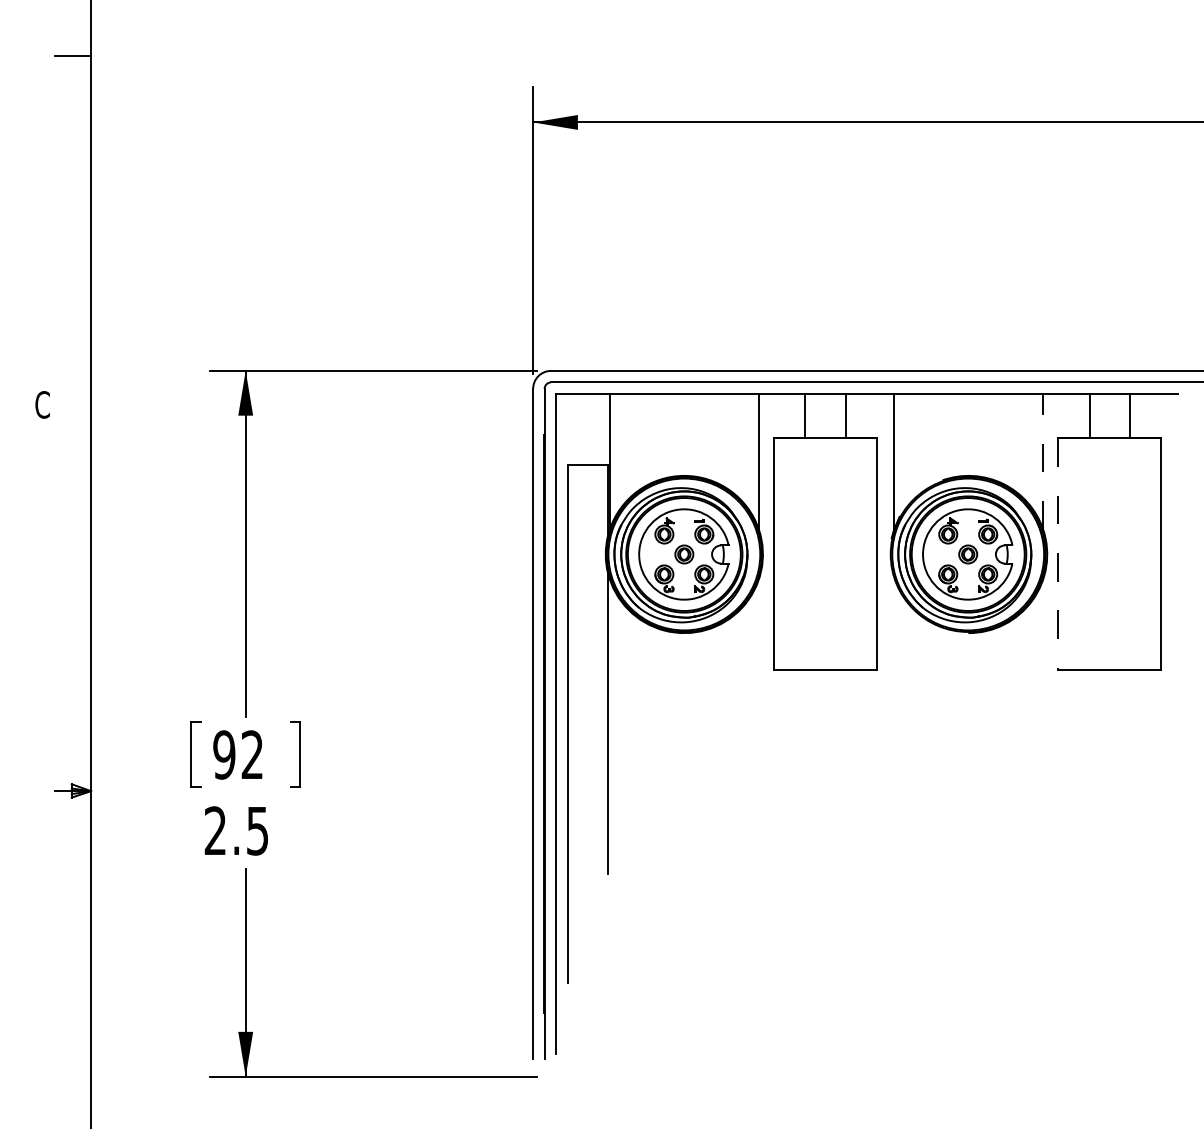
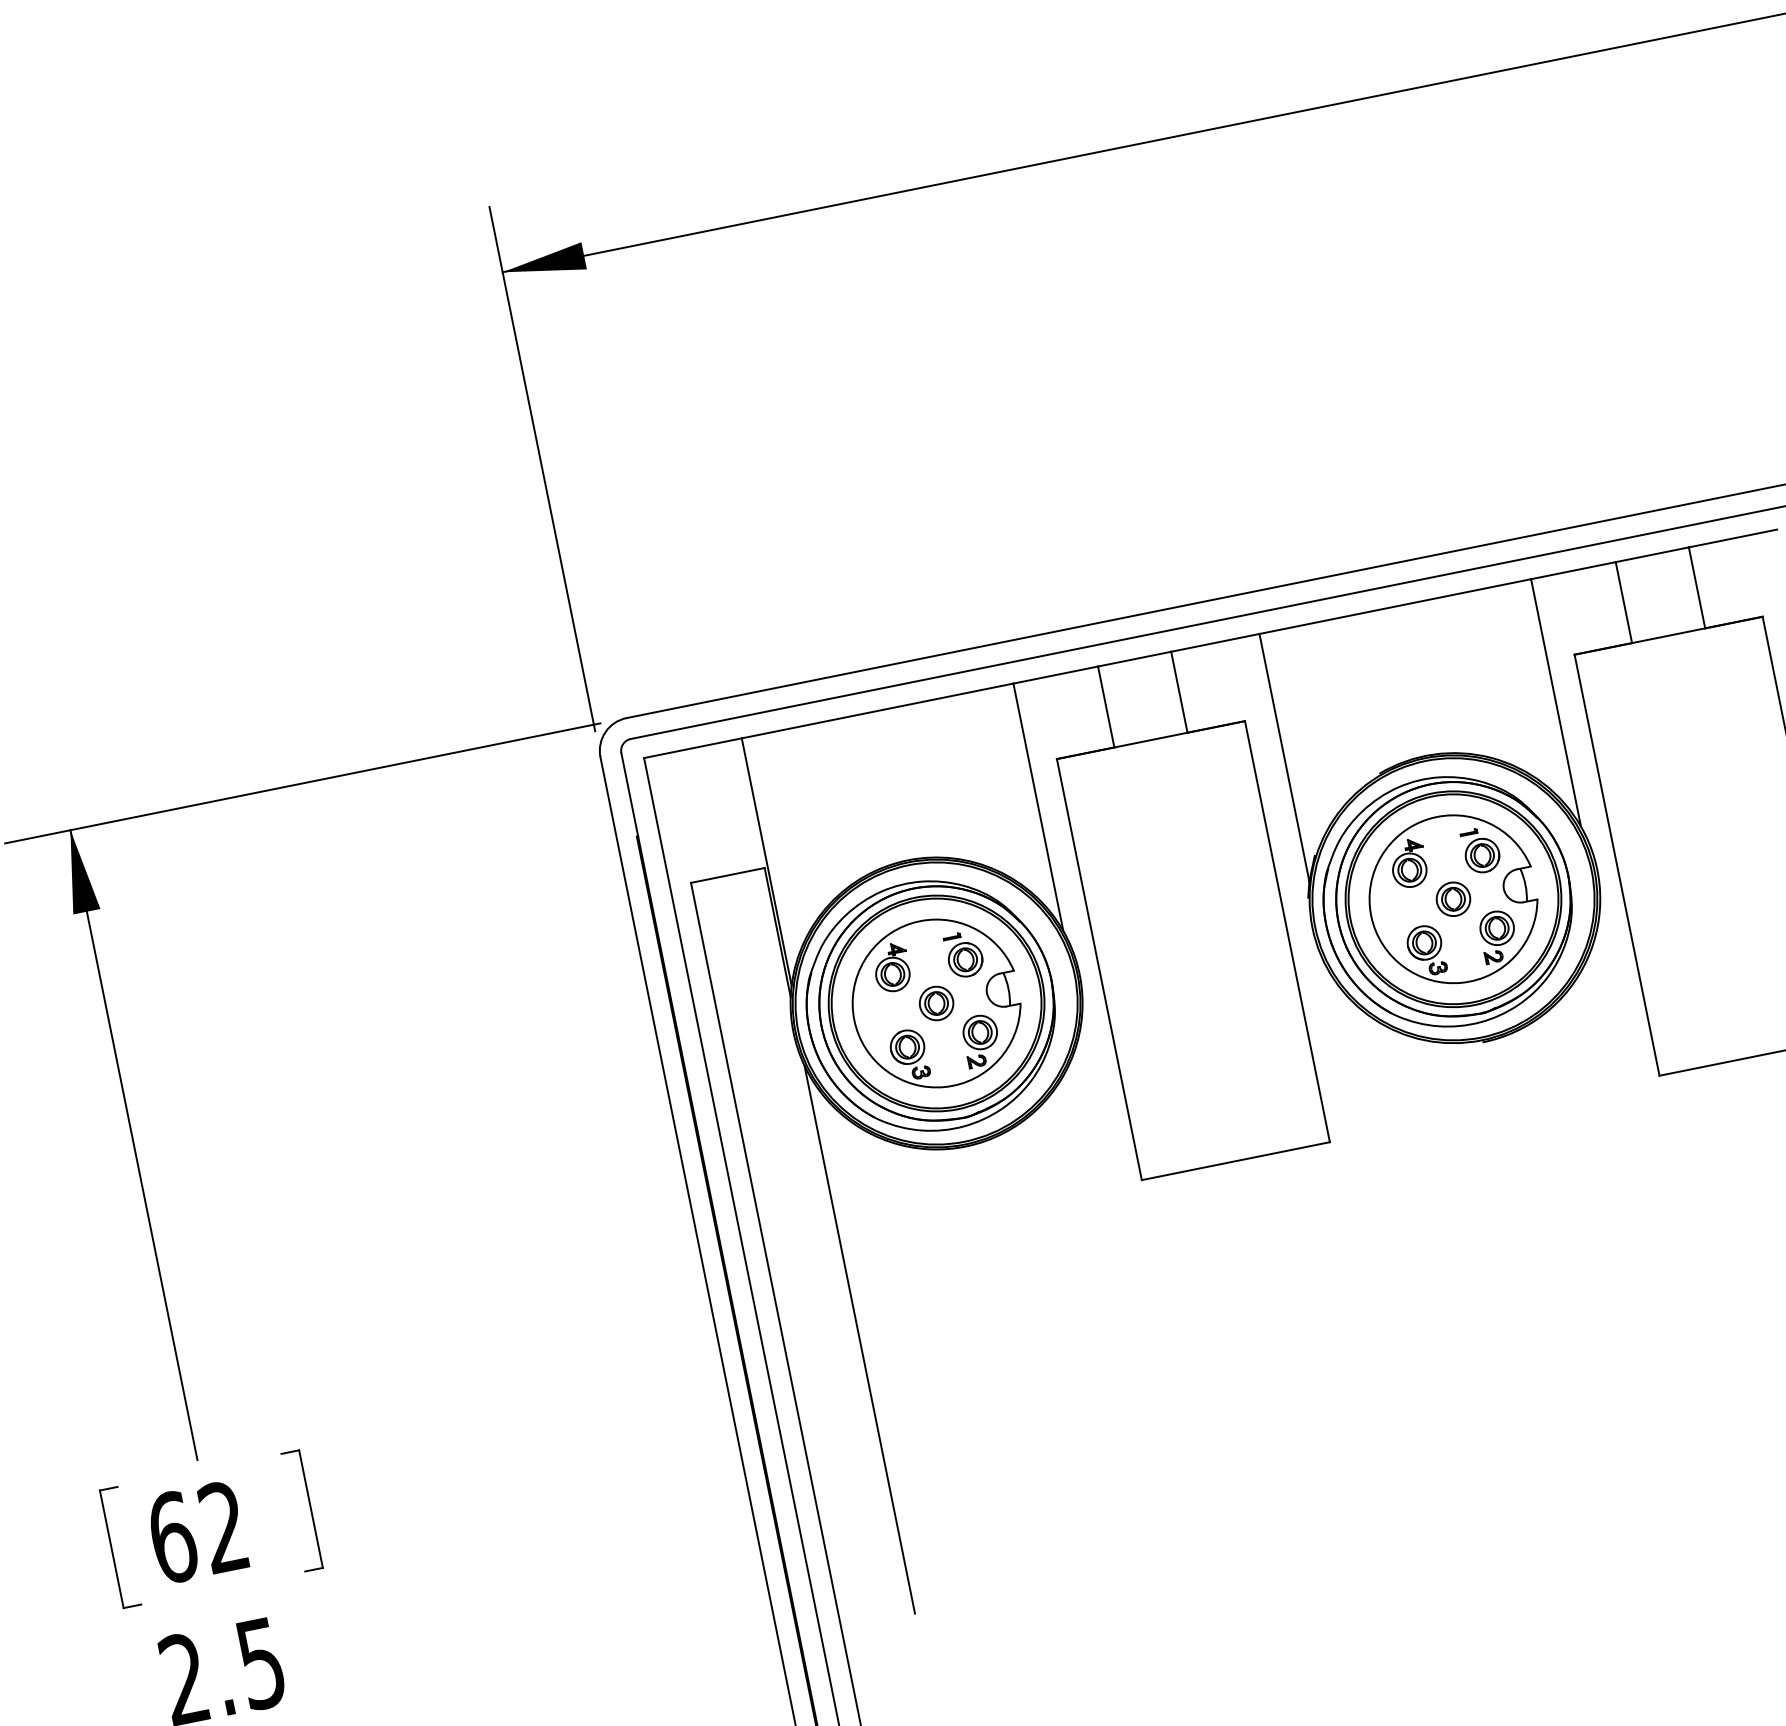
line: (1043, 461) -> (1556, 702), dashed -> solid
line: (1058, 553) -> (1617, 864), dashed -> solid
text: (224, 754) -> (172, 1536), 92 -> 62

